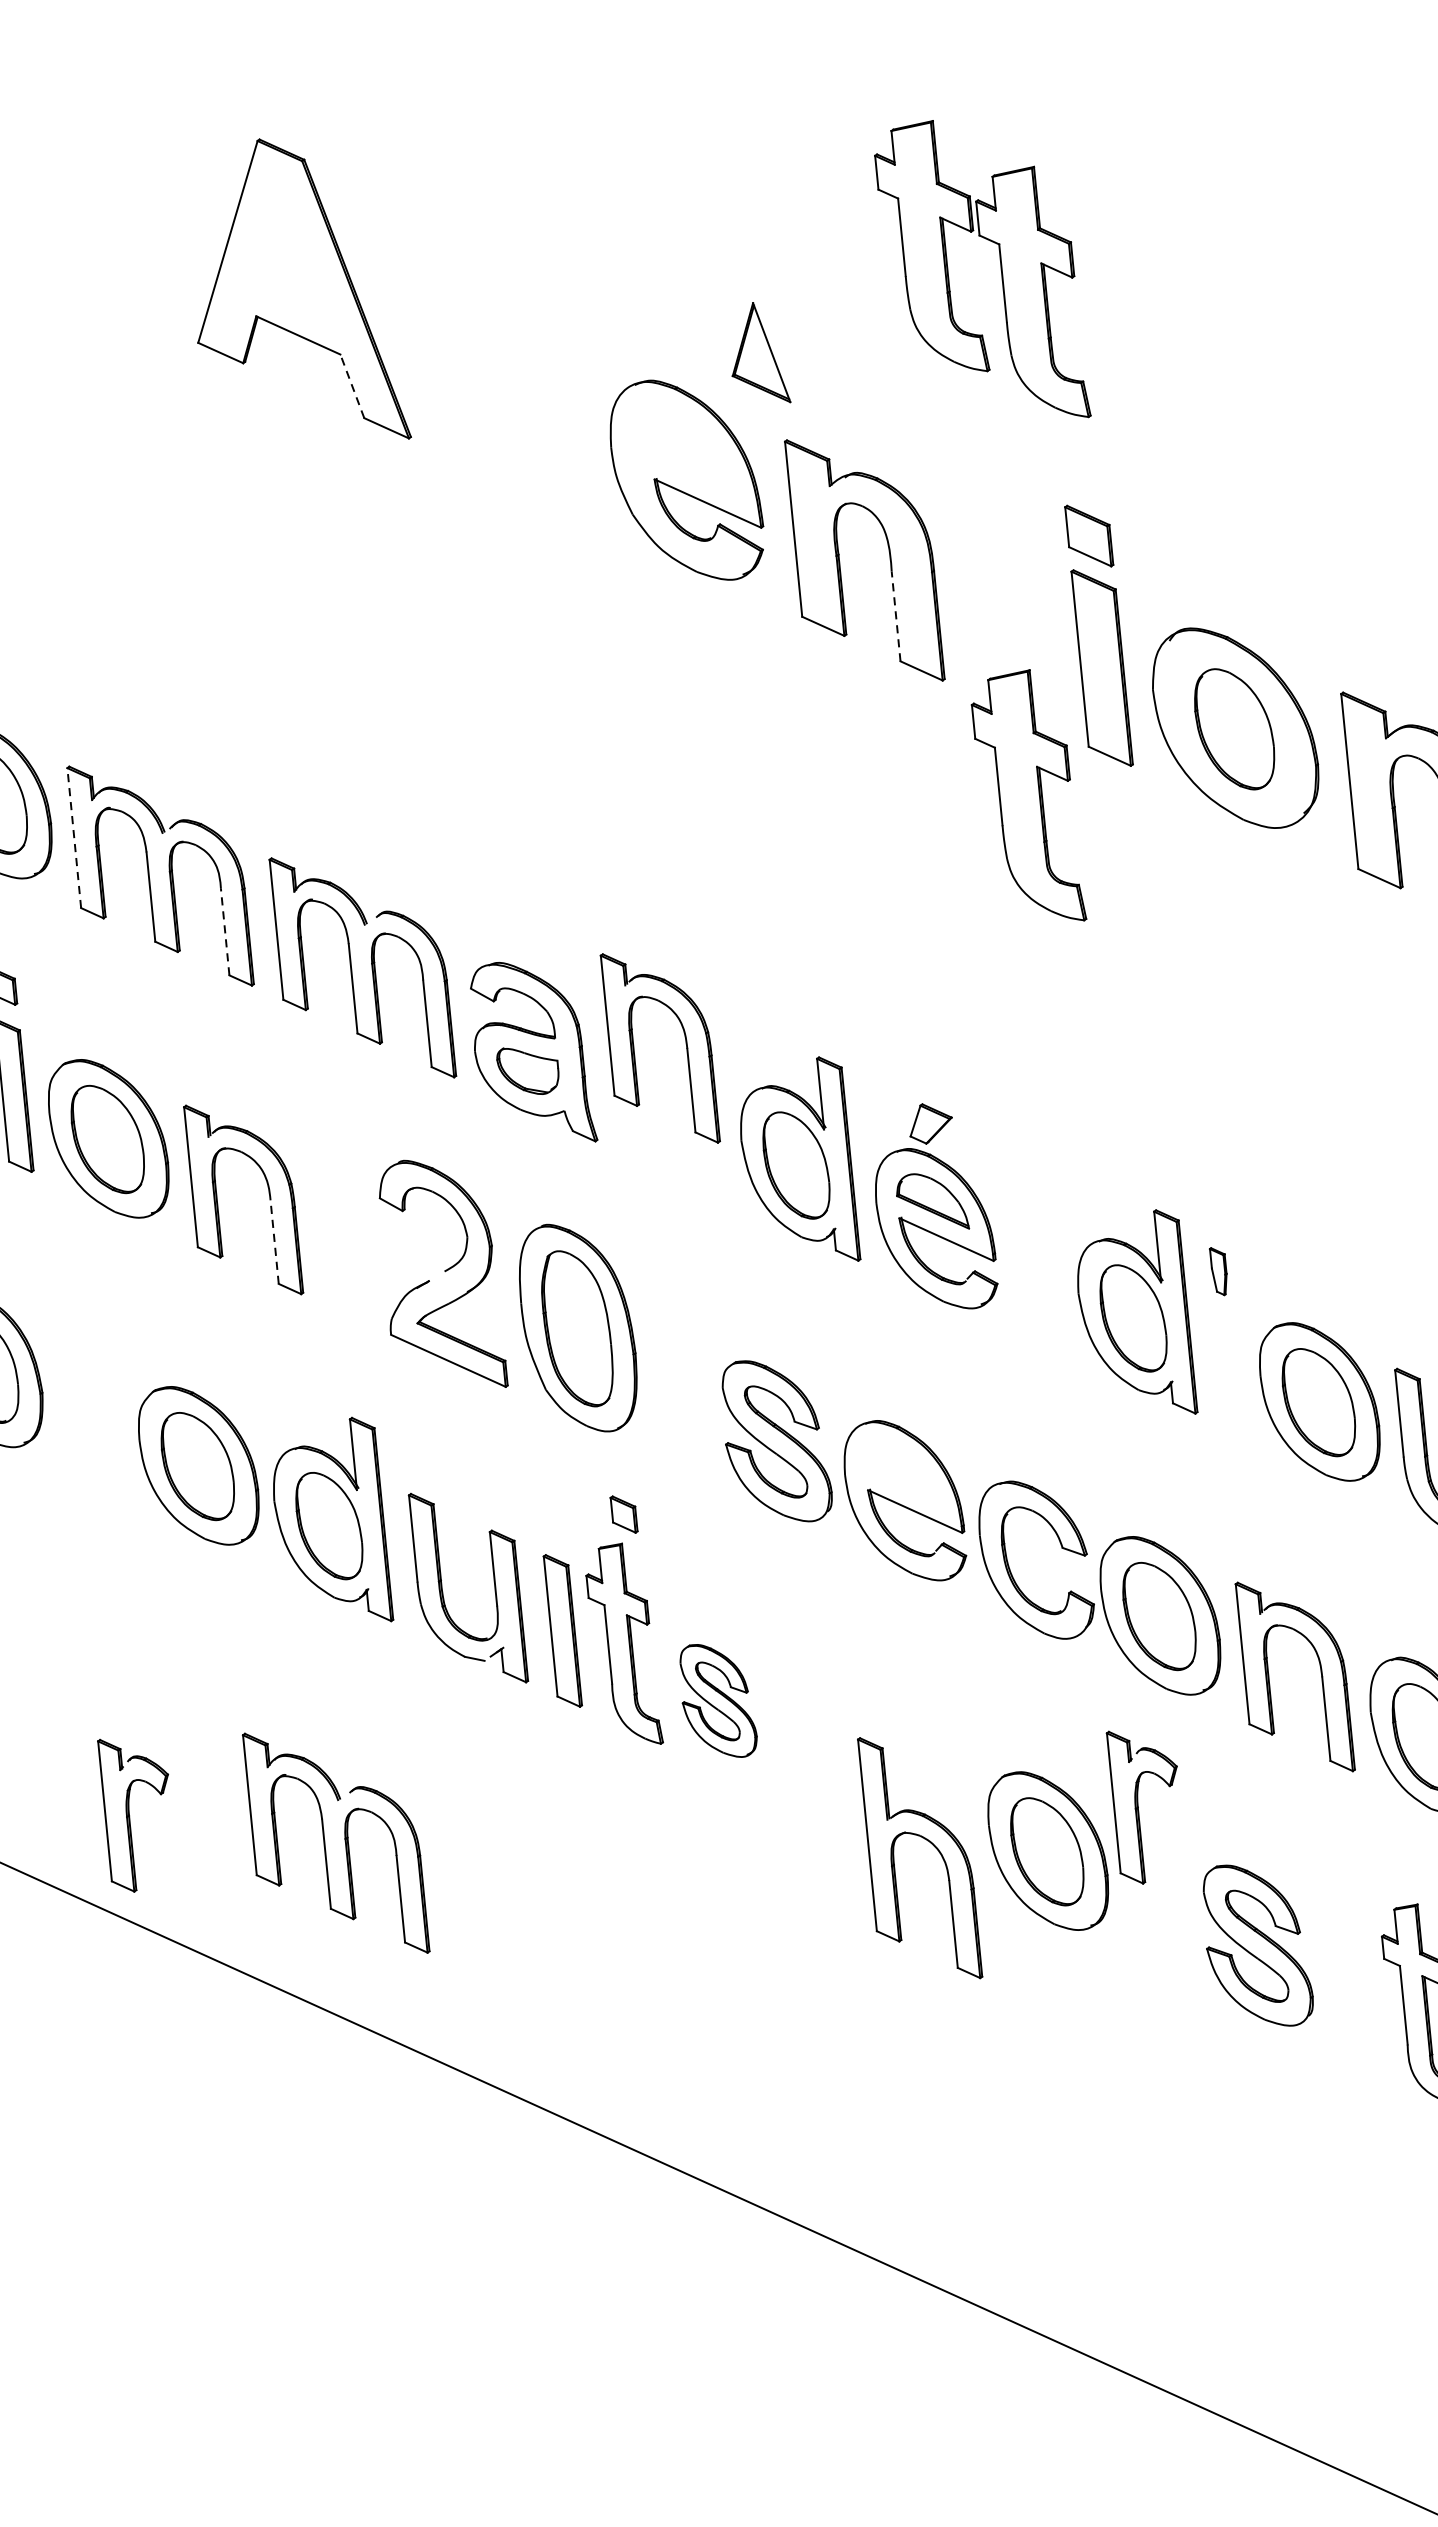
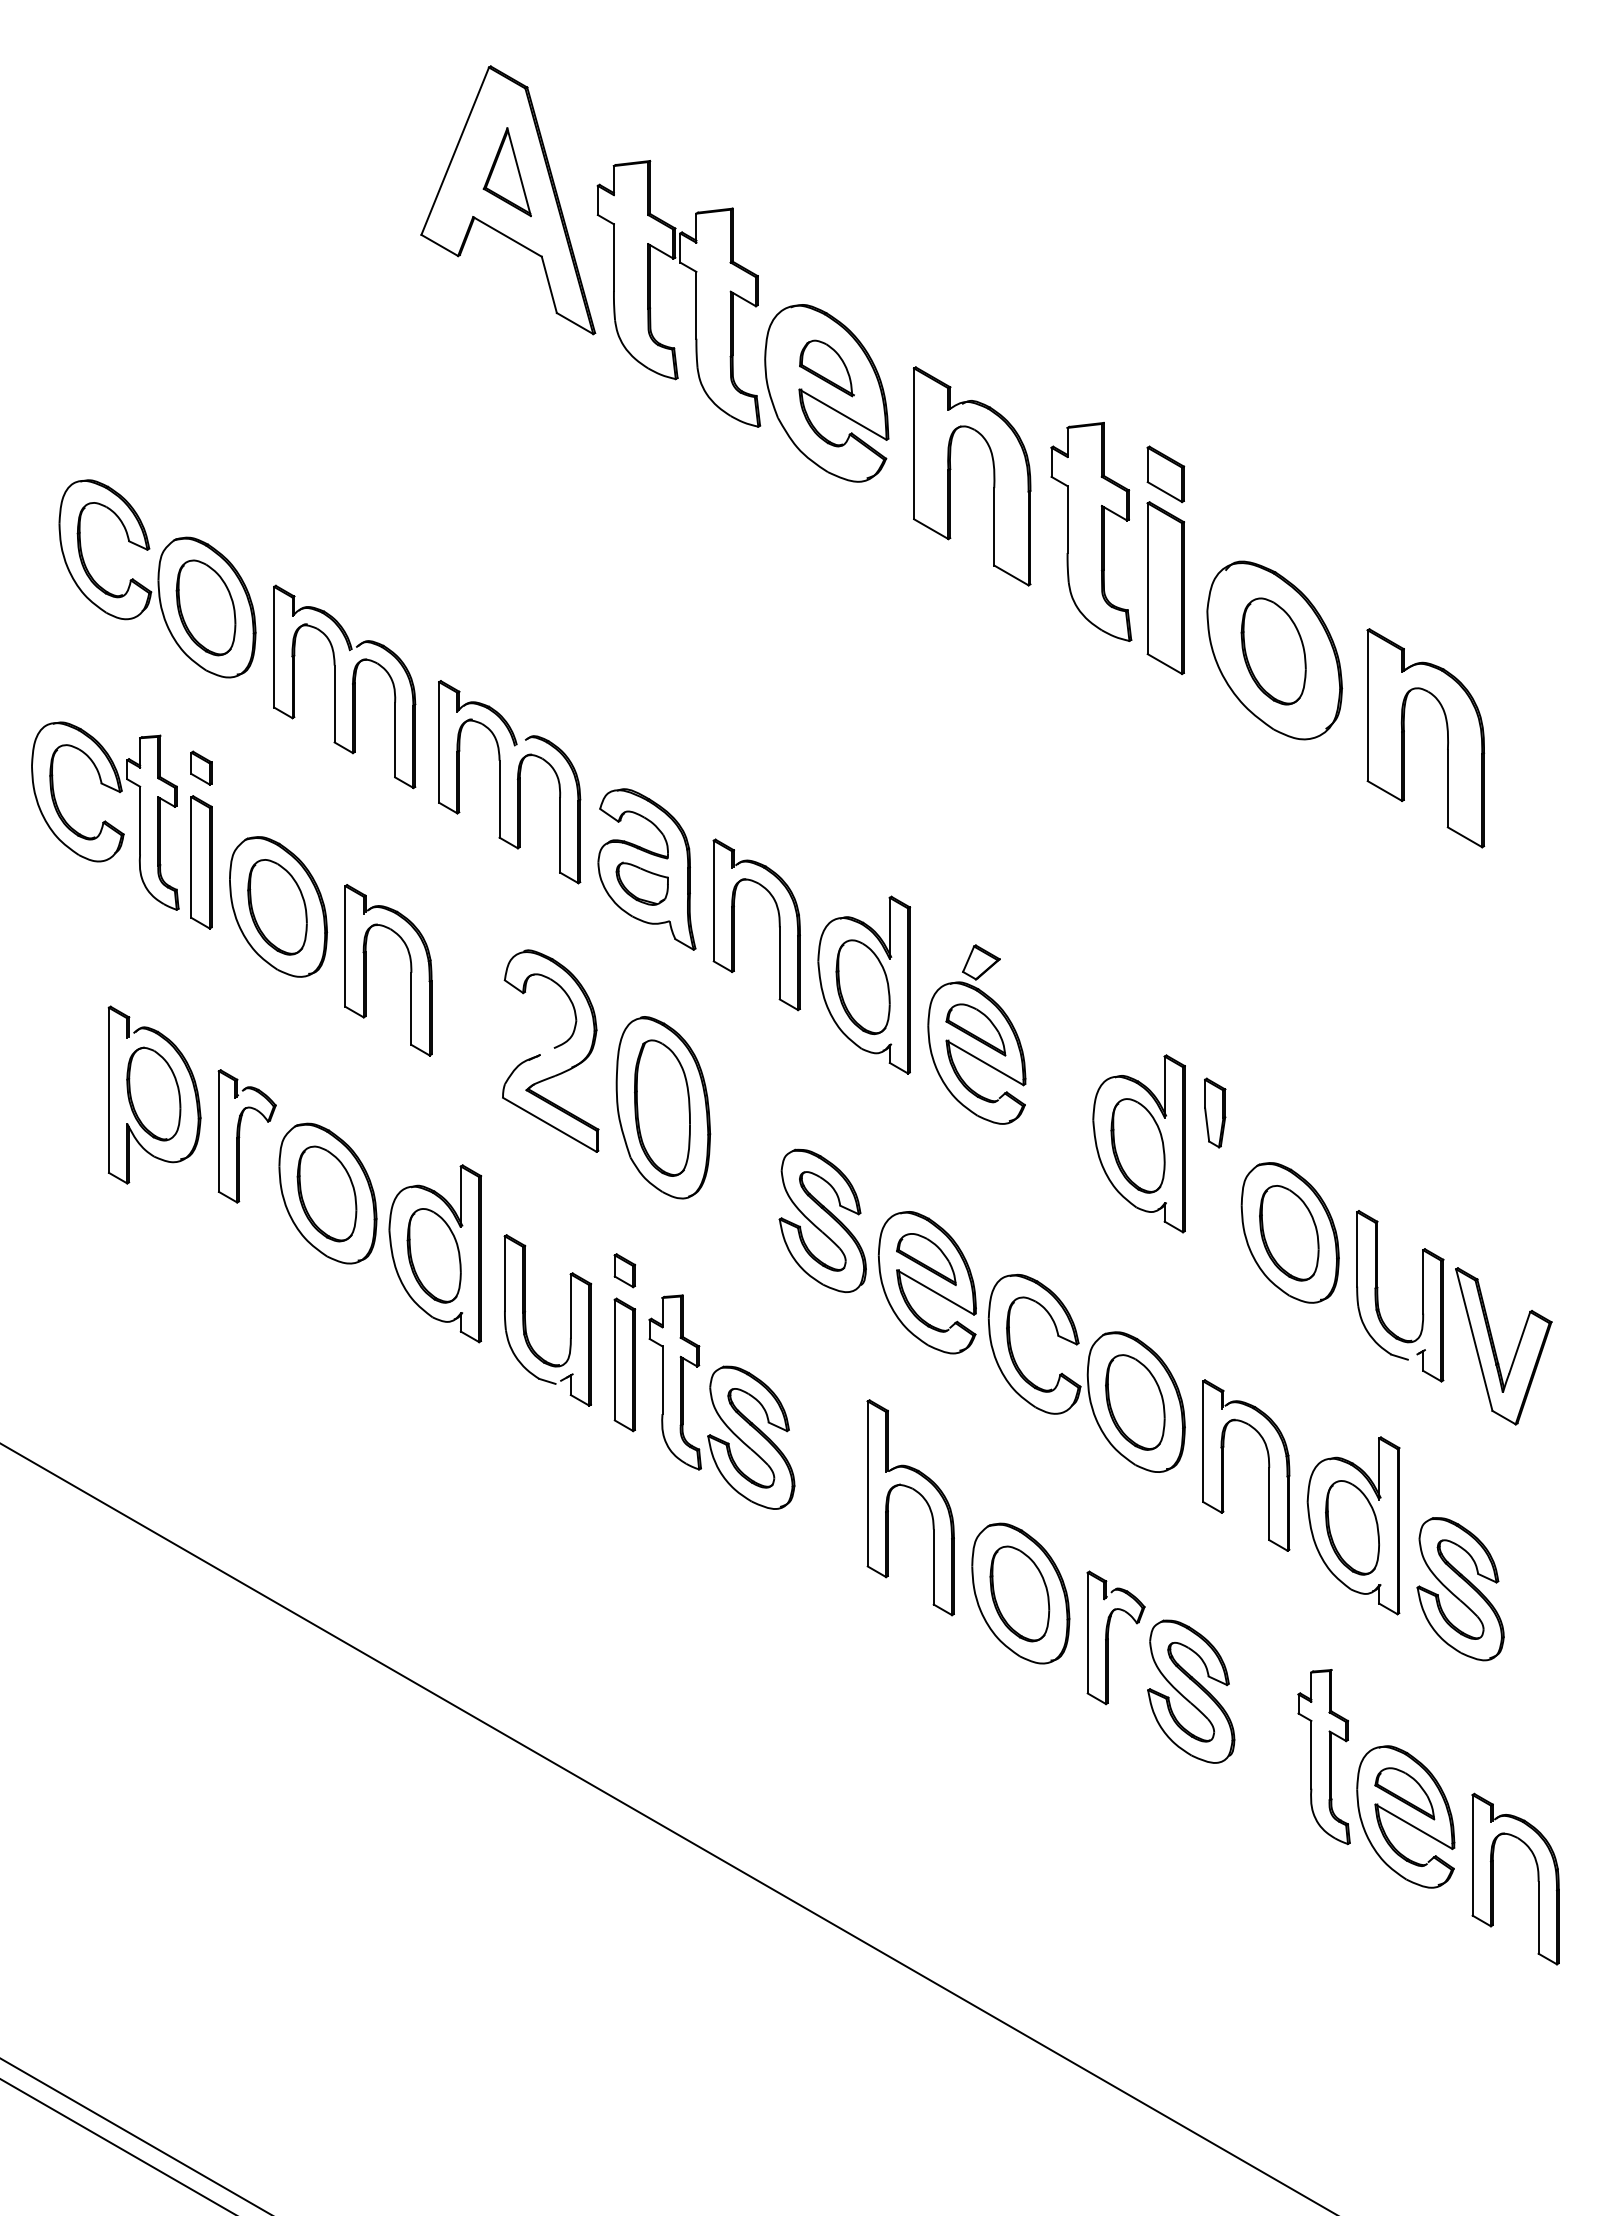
part: (1000, 269) -> (695, 293), moved
part: (757, 354) -> (506, 172), moved
line: (352, 385) -> (549, 284), dashed -> solid
part: (683, 451) -> (826, 368), added
line: (896, 616) -> (994, 526), dashed -> solid
part: (1027, 797) -> (1091, 531), moved
line: (74, 837) -> (274, 646), dashed -> solid
line: (225, 931) -> (395, 739), dashed -> solid
part: (634, 1050) -> (734, 924), moved
line: (274, 1241) -> (411, 1008), dashed -> solid
part: (1219, 1270) -> (1215, 1112), size x1.67
part: (900, 1474) -> (926, 1259), added
part: (623, 1514) -> (624, 1270), moved
part: (718, 1700) -> (751, 1437), size x1.43
part: (1138, 1805) -> (1108, 1637), moved
part: (130, 1815) -> (240, 1137), moved
part: (343, 1839) -> (420, 1524), removed
part: (933, 1847) -> (923, 1499), moved

